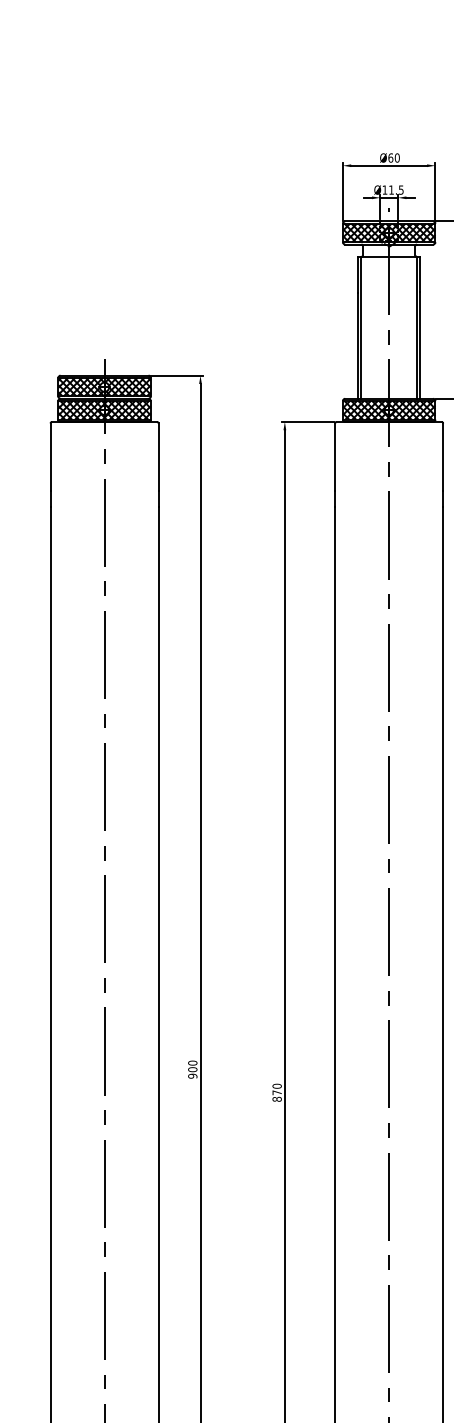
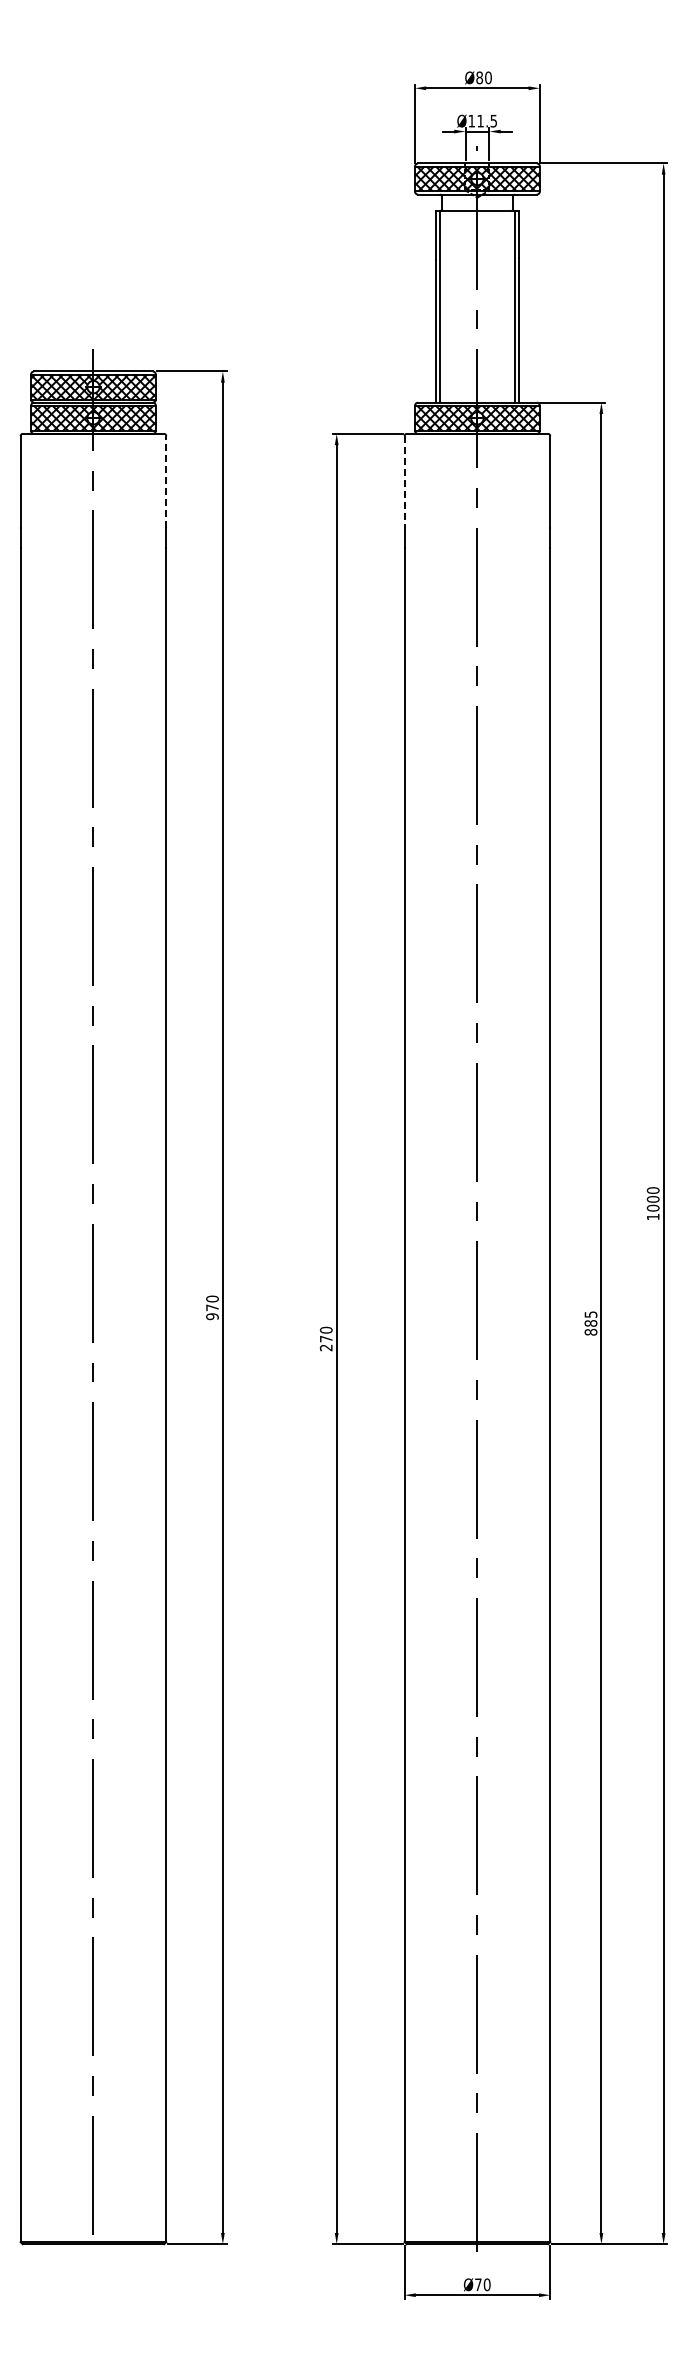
text: (390, 157) -> (479, 77), Ø60 -> Ø80
line: (158, 457) -> (166, 481), solid -> dashed
line: (335, 457) -> (404, 481), solid -> dashed
text: (192, 1069) -> (212, 1307), 900 -> 970
text: (277, 1099) -> (326, 1347), 870 -> 270

